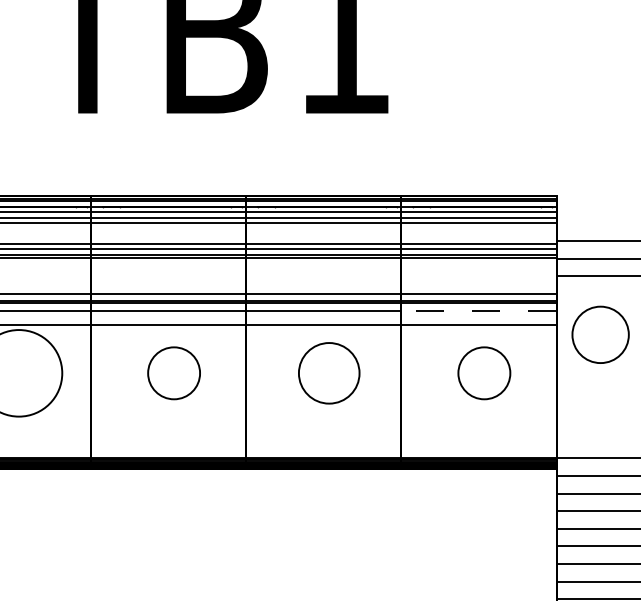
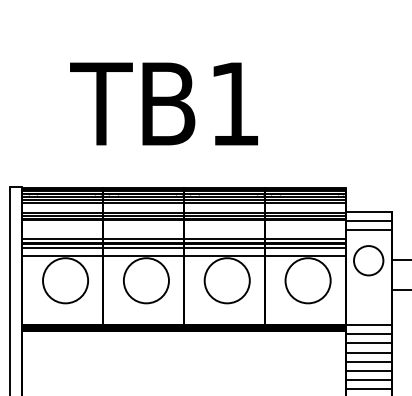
line: (479, 311) -> (305, 248), dashed -> solid
circle: (172, 372) -> (145, 280), size x1.67
circle: (327, 372) -> (226, 280), size x1.43
circle: (483, 372) -> (307, 280), size x1.67

